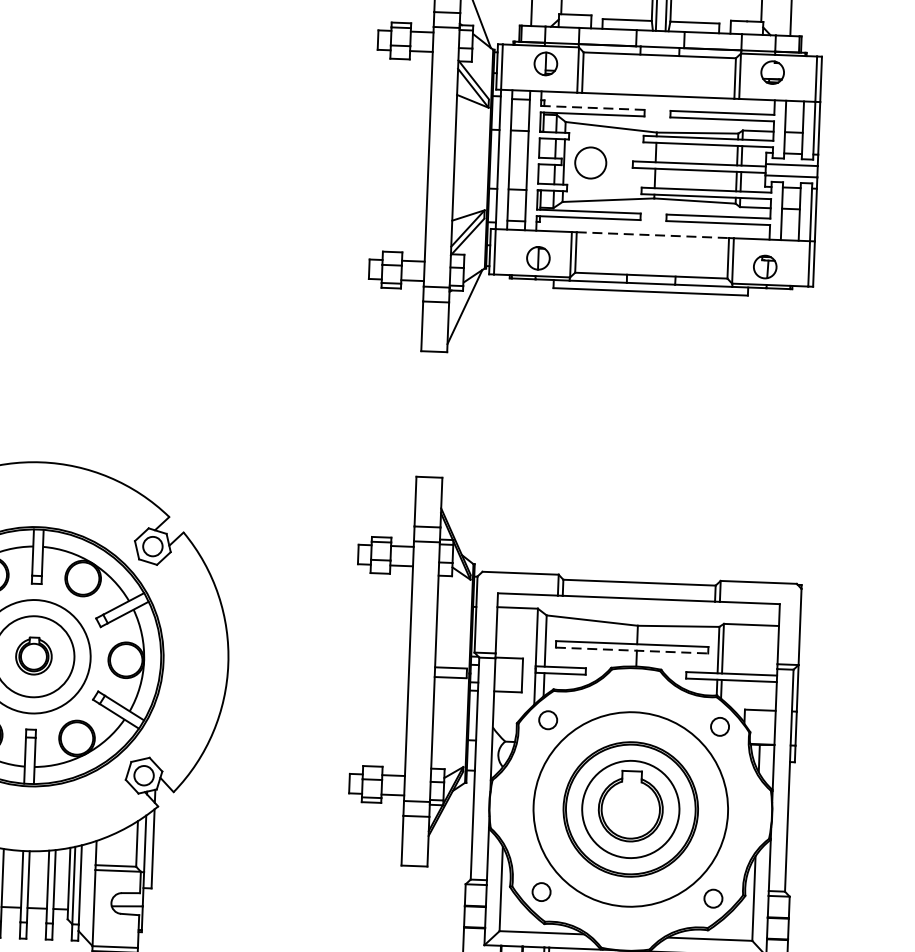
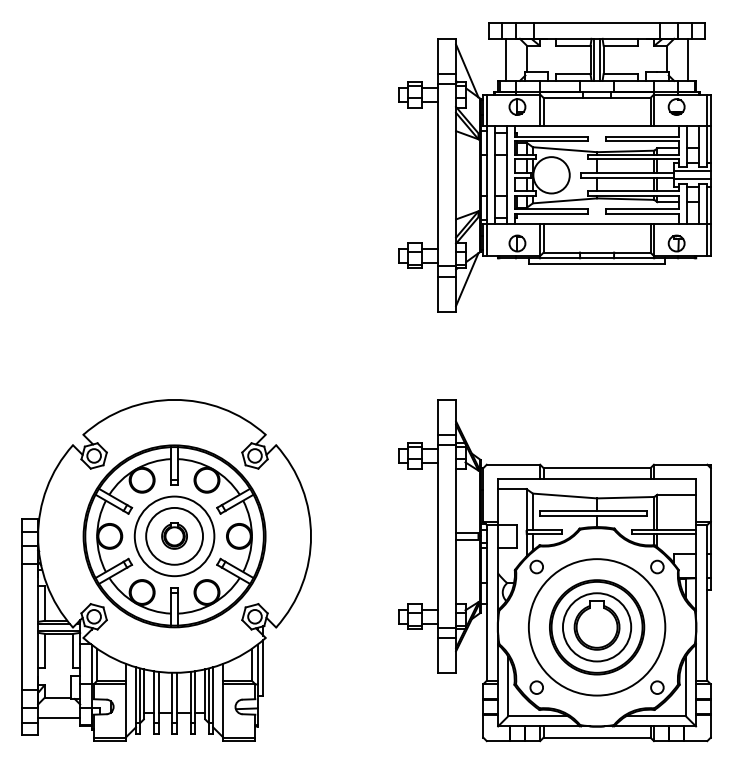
line: (592, 107) -> (551, 136), dashed -> solid
circle: (590, 163) -> (551, 175), size x1.67
line: (653, 235) -> (597, 224), dashed -> solid
line: (633, 649) -> (594, 515), dashed -> solid

